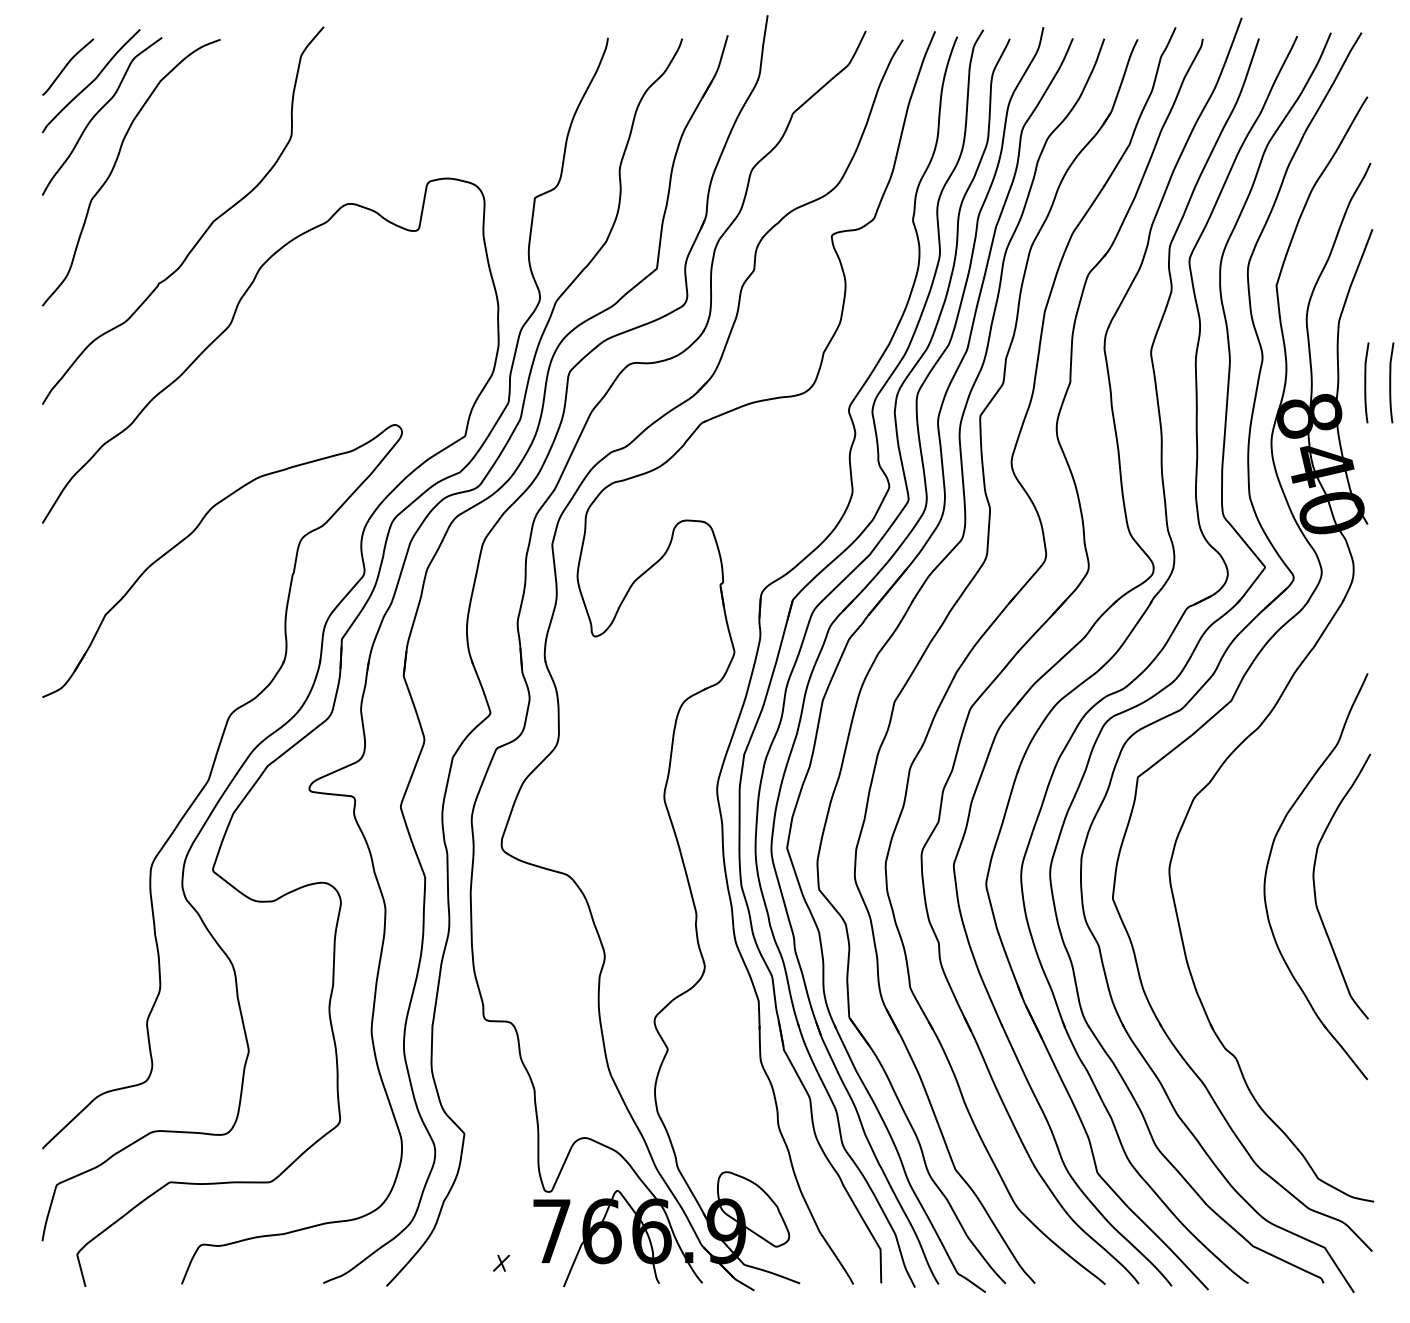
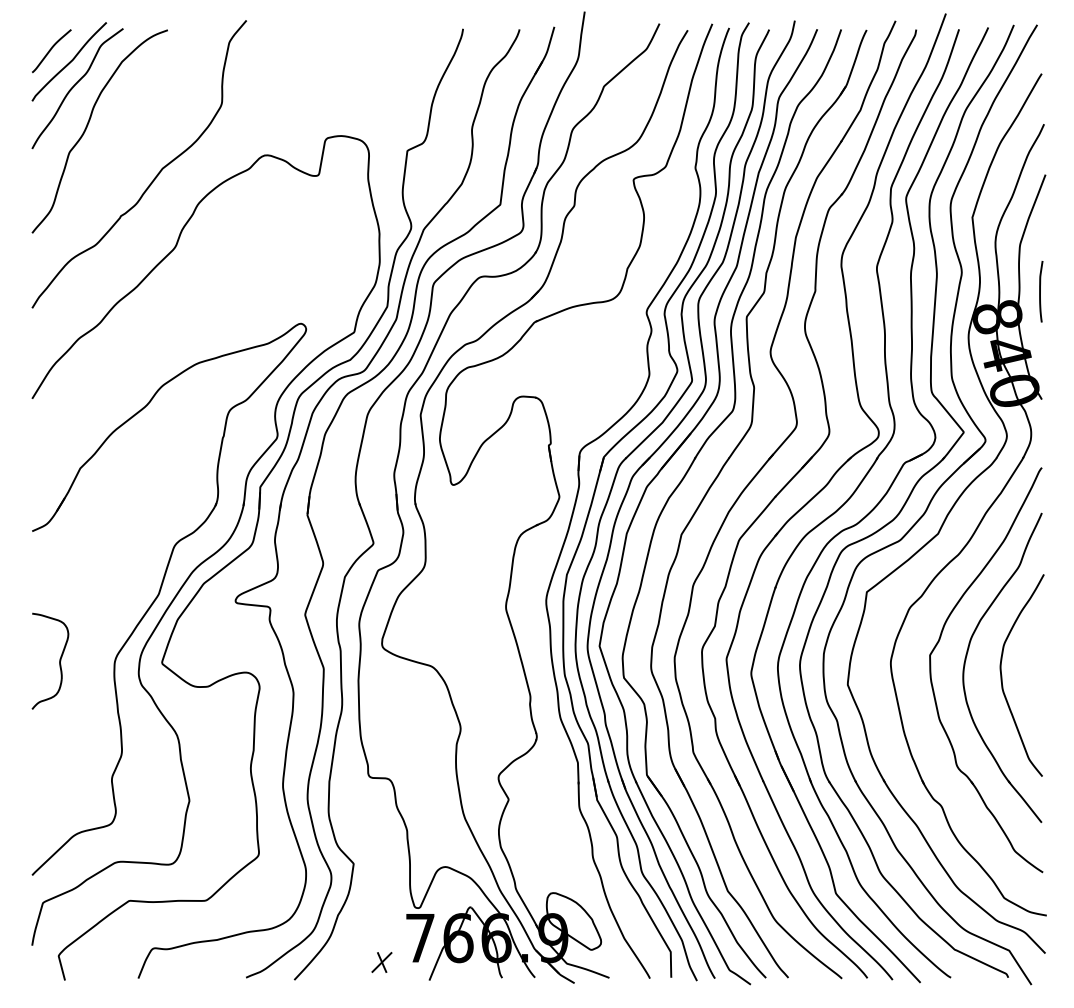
curve: (1390, 382) -> (1059, 291), removed
part: (78, 866) -> (59, 660), added
part: (1224, 893) -> (932, 680), added
part: (500, 1263) -> (381, 962), size x1.67

